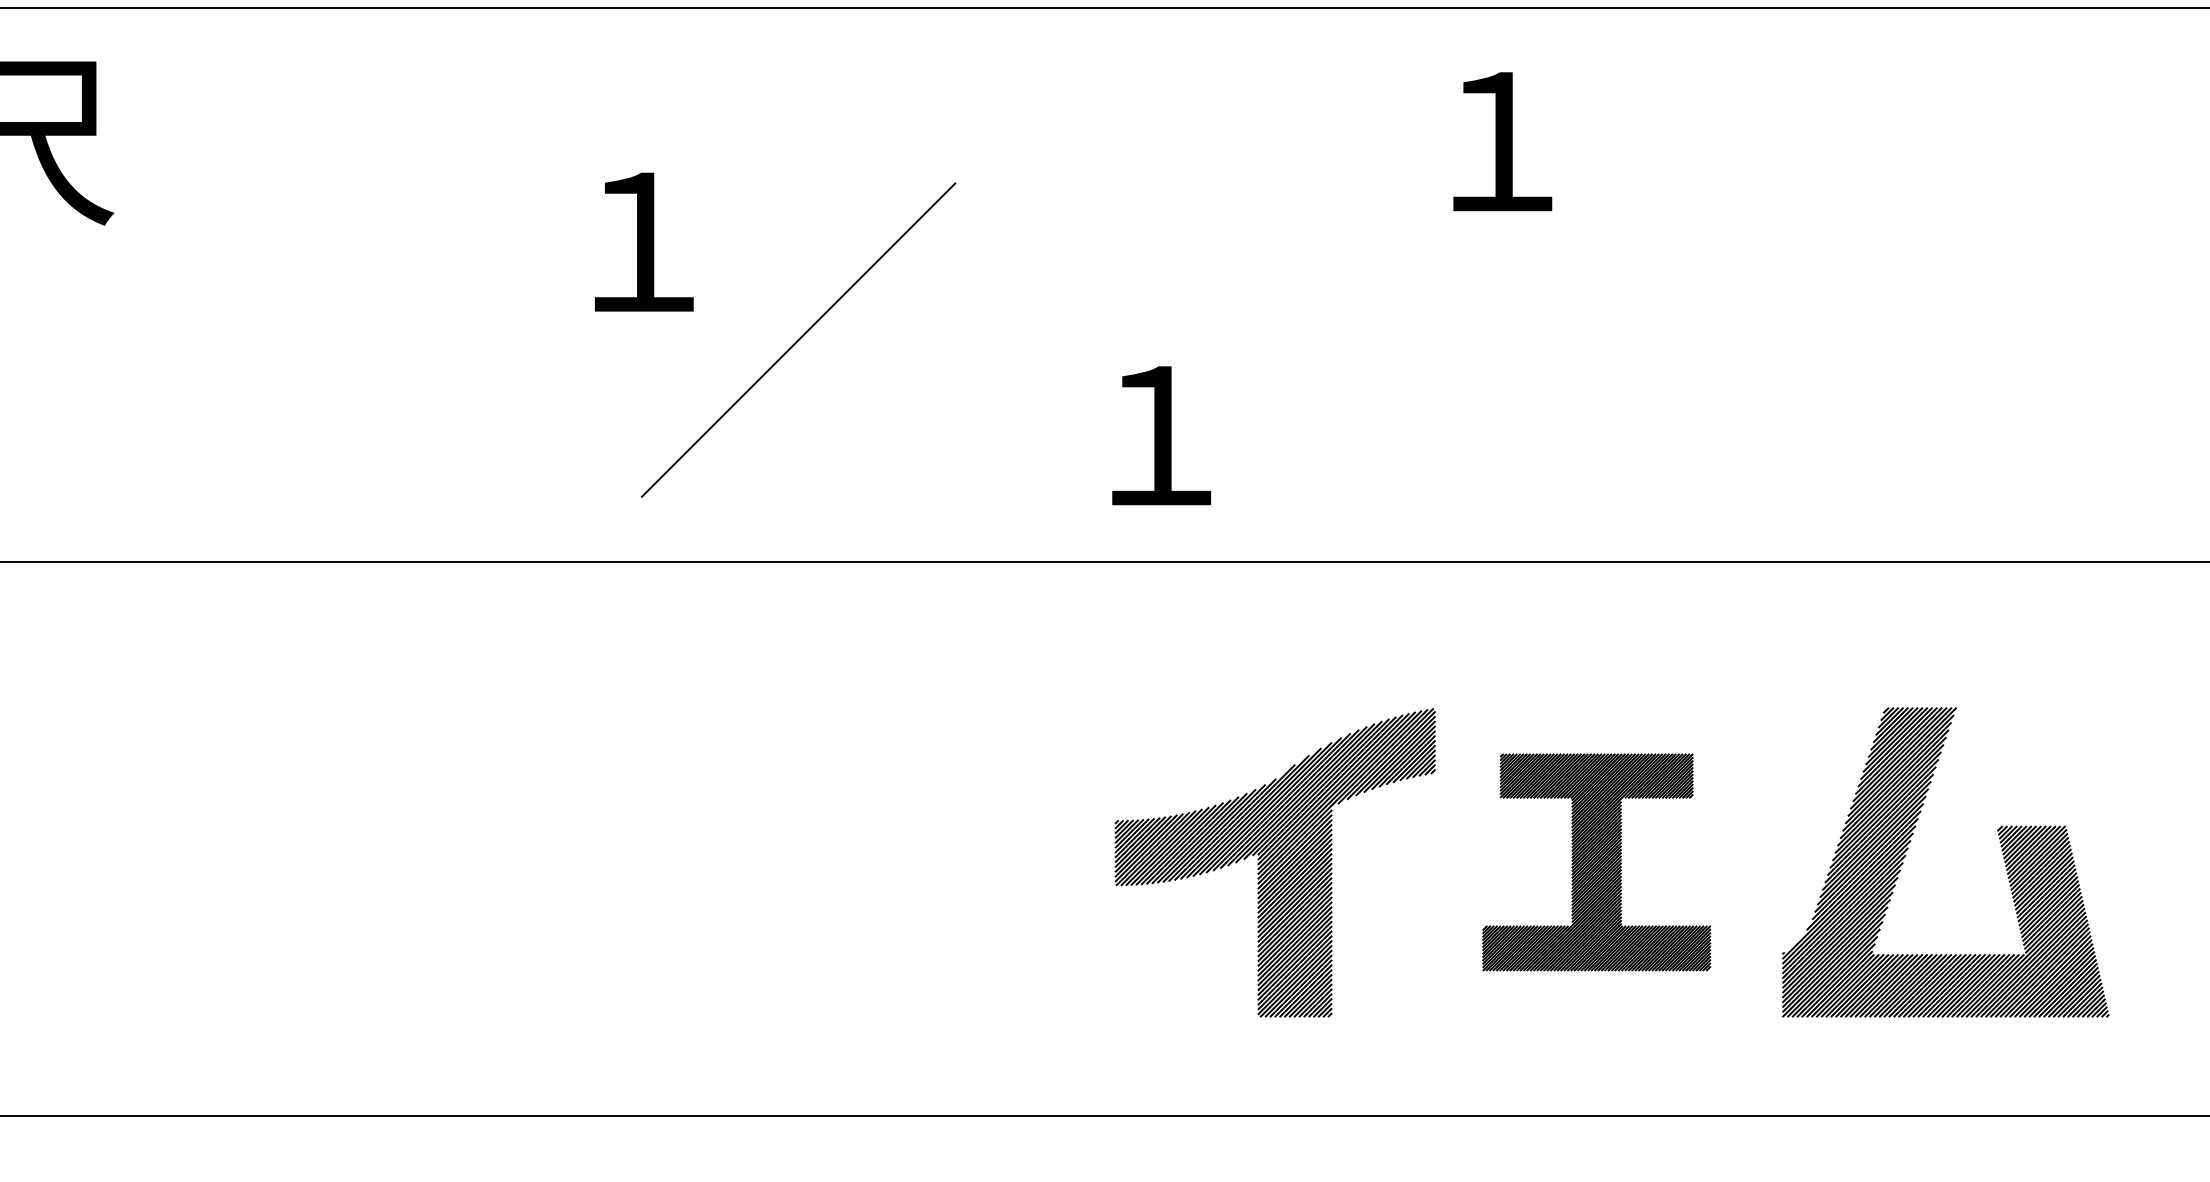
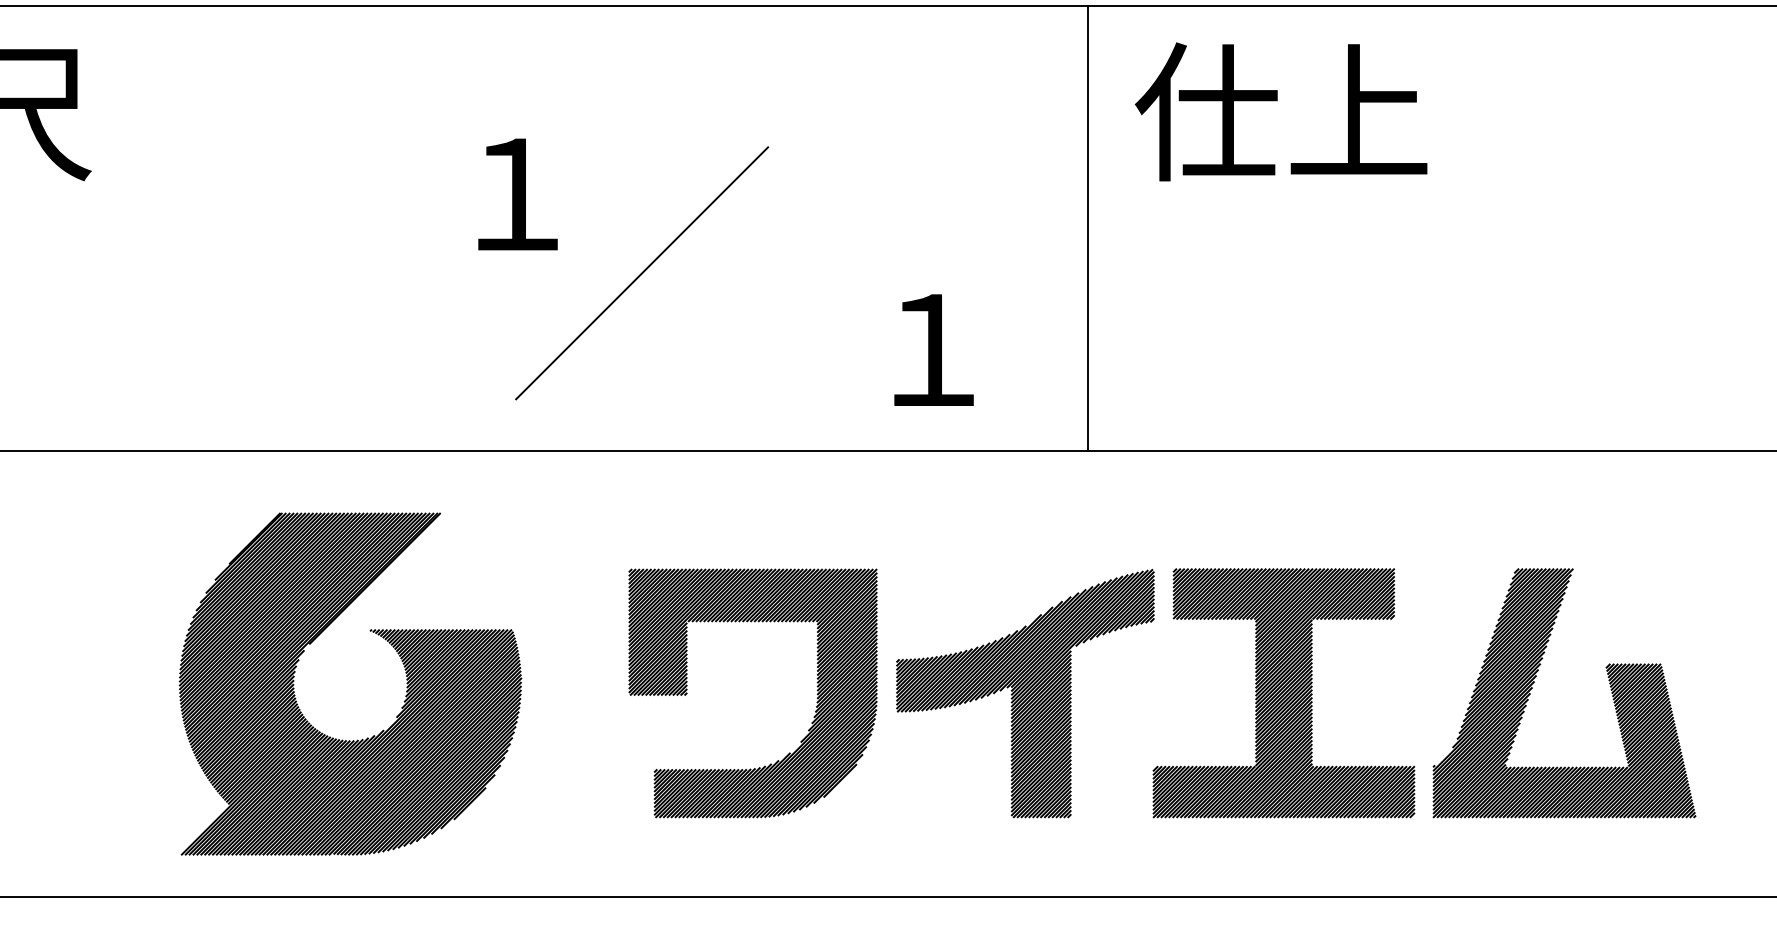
text: (1593, 139) -> (1281, 111), １ -> 仕上
line: (1352, 284) -> (1087, 228), added
part: (1596, 862) -> (1283, 693), size x1.43
part: (1015, 873) -> (816, 702), added
part: (430, 920) -> (346, 739), added

